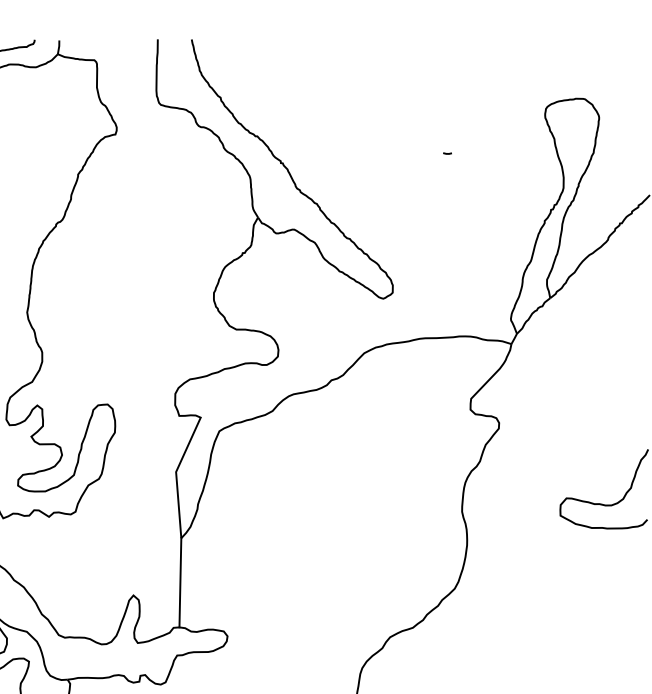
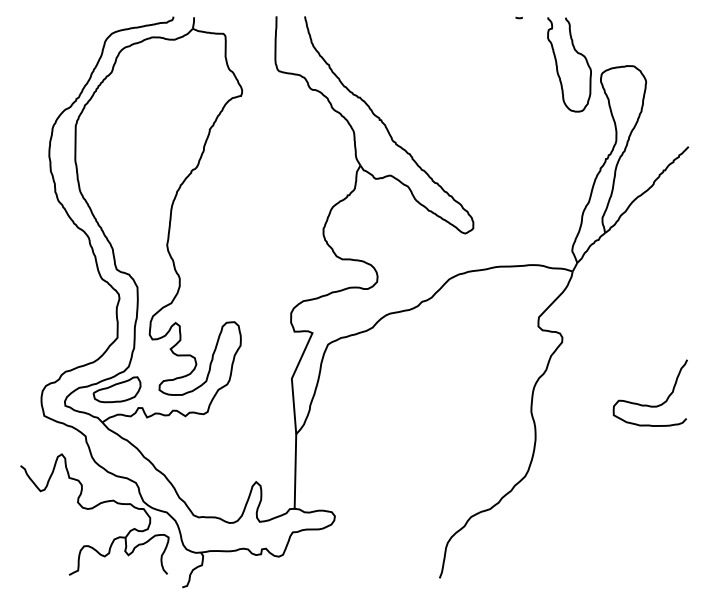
curve: (493, 96) -> (557, 64), added
line: (446, 152) -> (518, 17), moved

